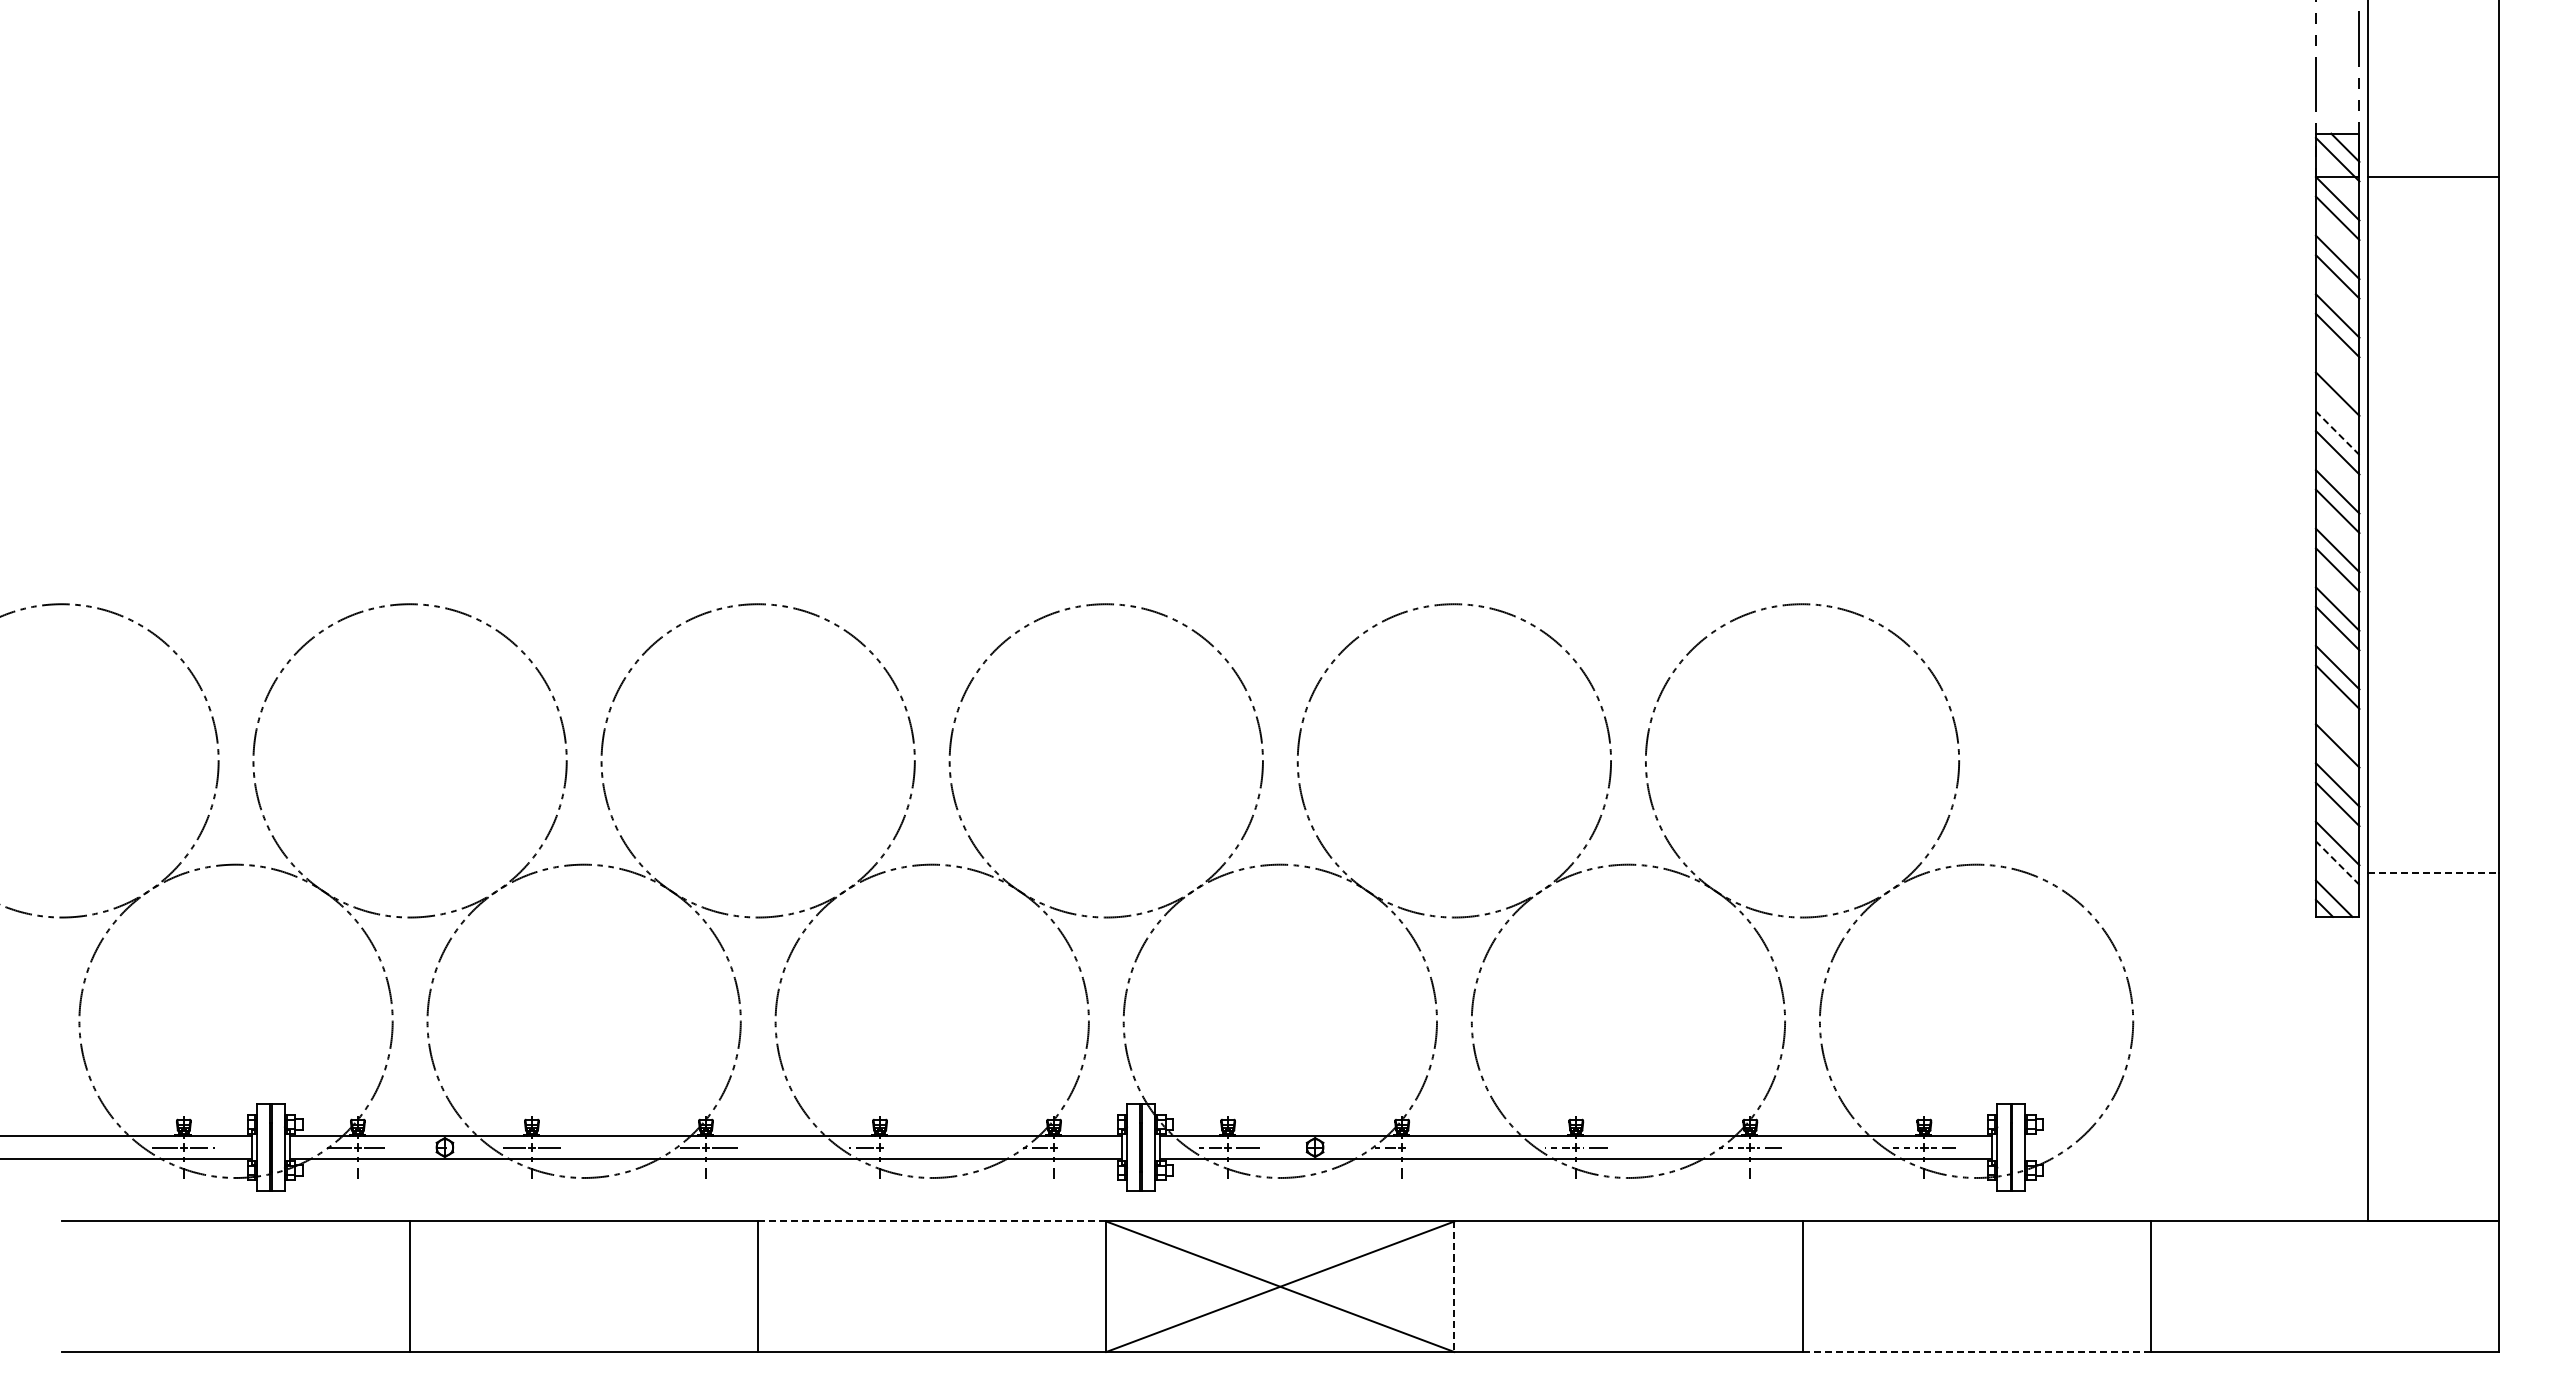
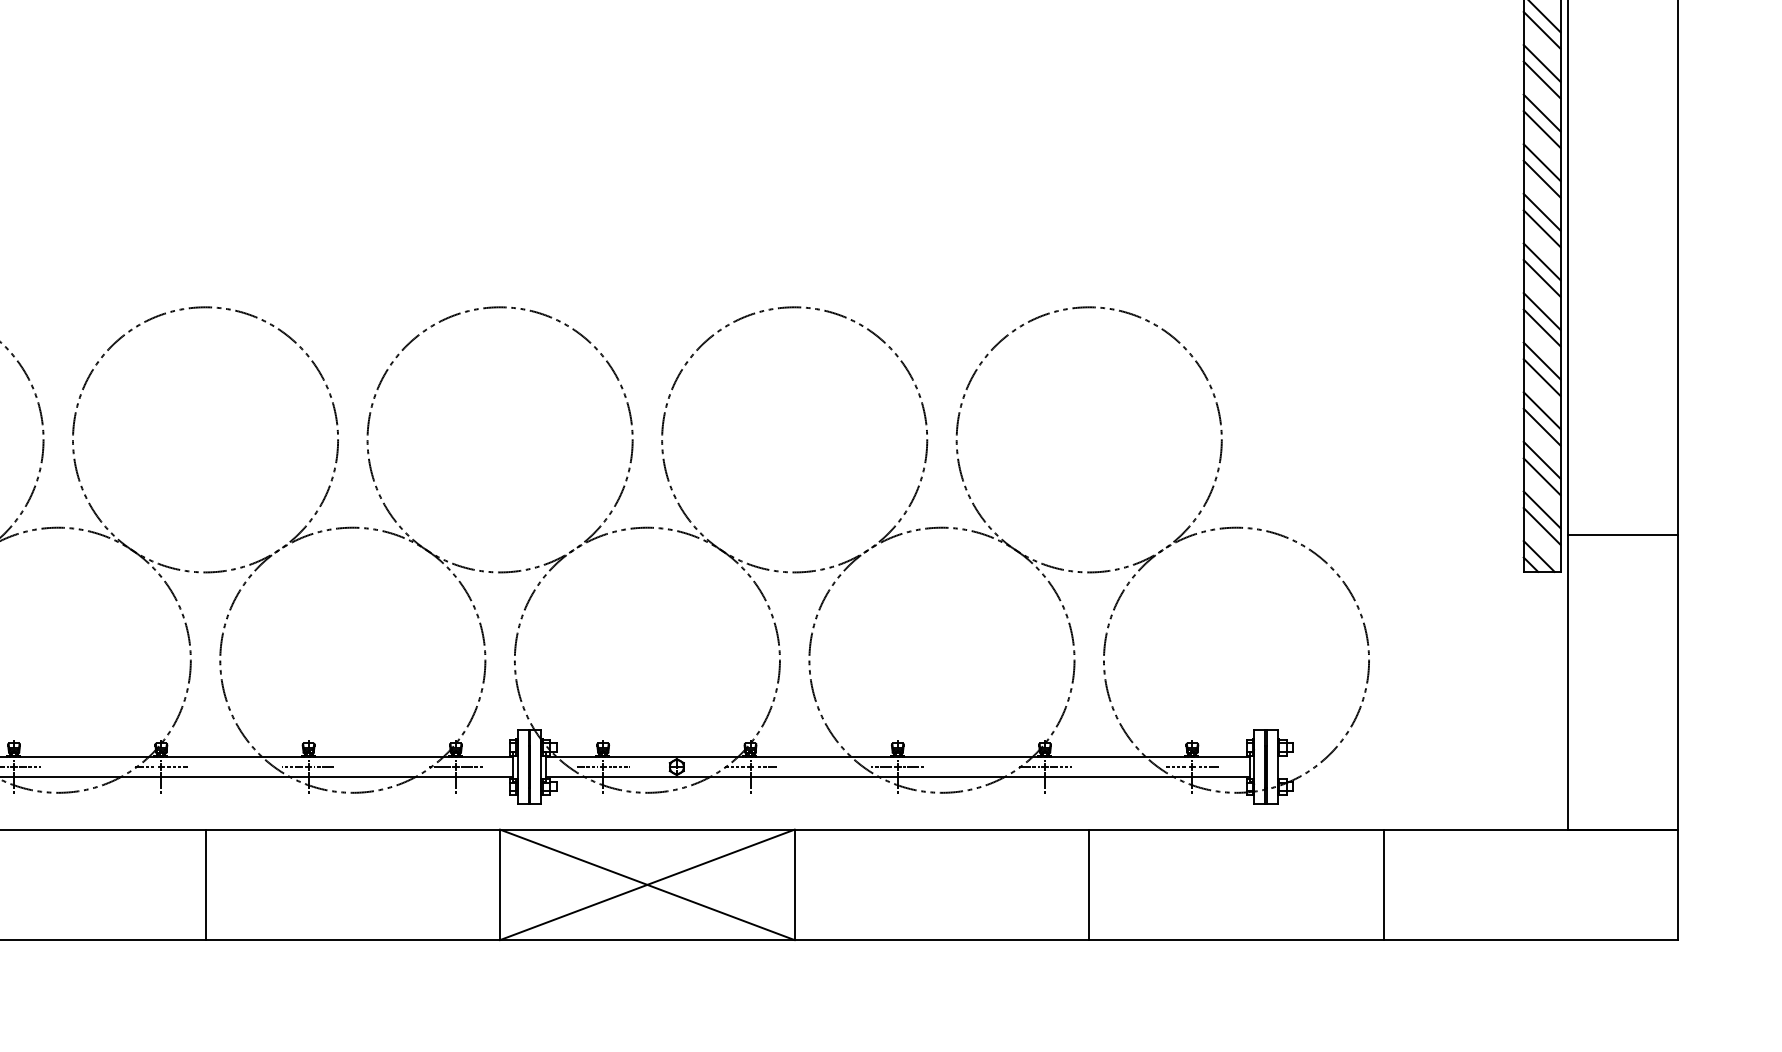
line: (2337, 374) -> (1541, 112), added
line: (2337, 433) -> (1541, 162), dashed -> solid
line: (2337, 726) -> (1541, 410), added
line: (2337, 863) -> (1541, 526), dashed -> solid
line: (2433, 873) -> (1623, 535), dashed -> solid
line: (898, 1147) -> (324, 767), added
line: (1072, 1147) -> (471, 767), added
line: (1420, 1147) -> (765, 767), added
line: (932, 1221) -> (353, 829), dashed -> solid
line: (1454, 1287) -> (794, 885), dashed -> solid
line: (1976, 1352) -> (1236, 940), dashed -> solid

